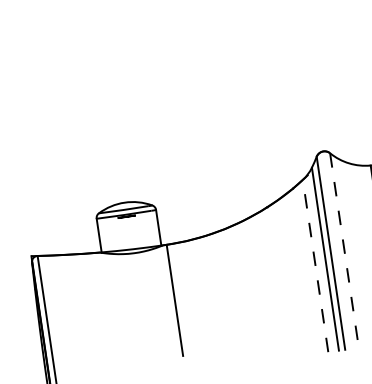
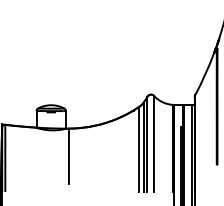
line: (345, 251) -> (154, 144), dashed -> solid
line: (316, 265) -> (139, 149), dashed -> solid

